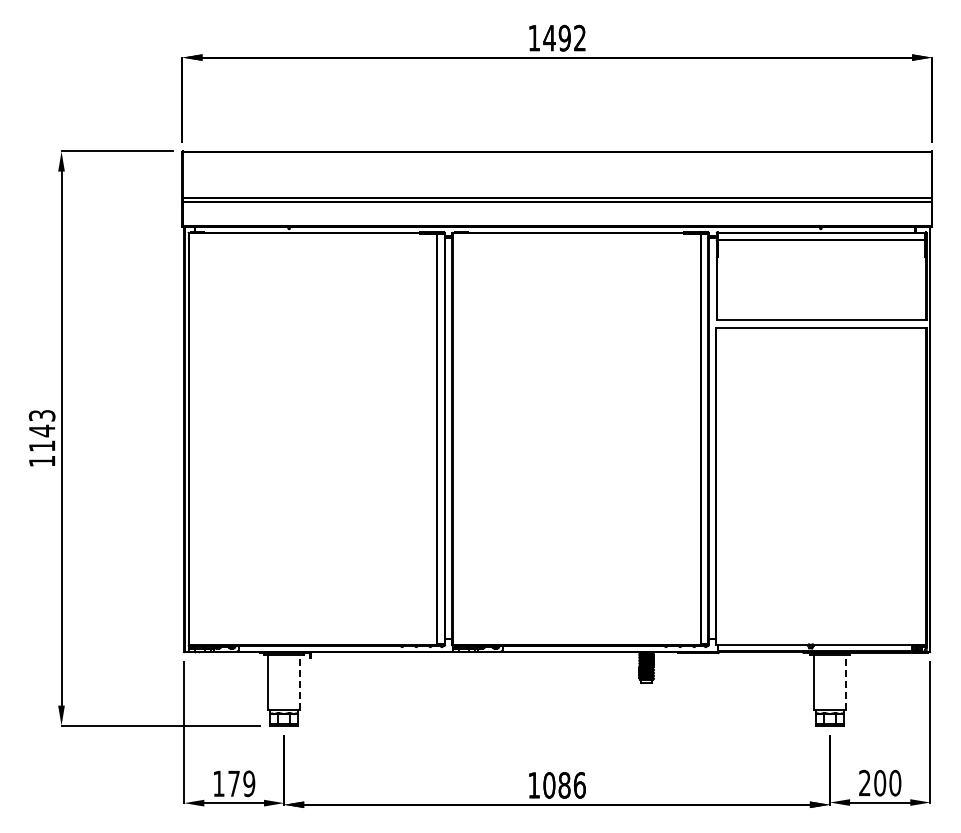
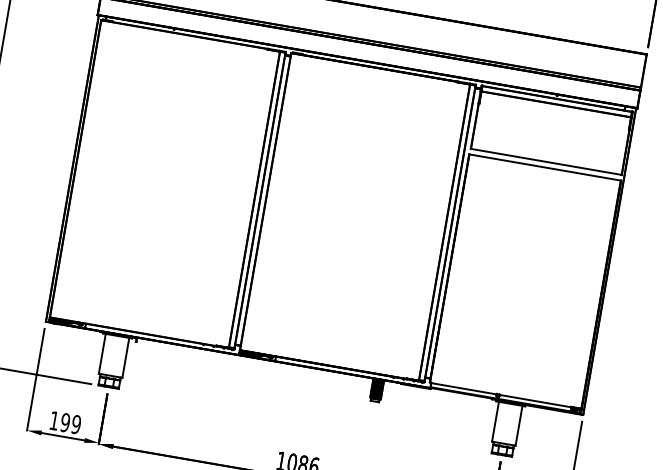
line: (300, 682) -> (125, 358), dashed -> solid
line: (846, 682) -> (519, 425), dashed -> solid
text: (233, 783) -> (65, 422), 179 -> 199

